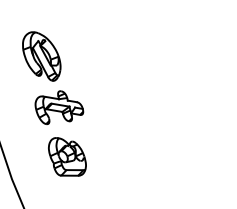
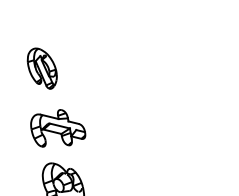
part: (41, 56) -> (41, 68), size x0.7

